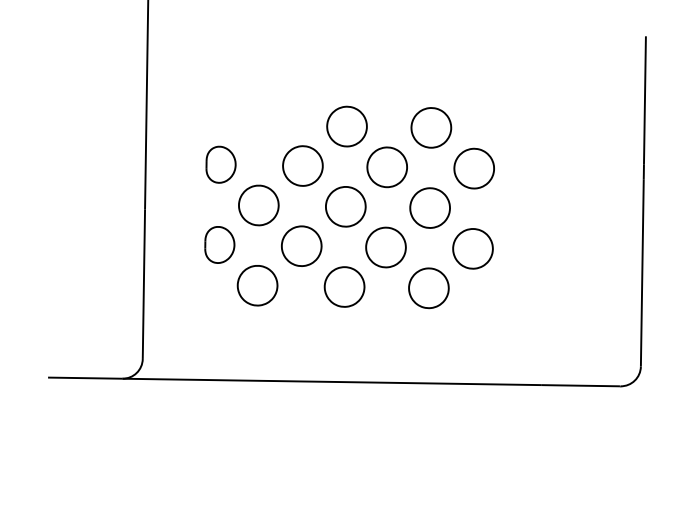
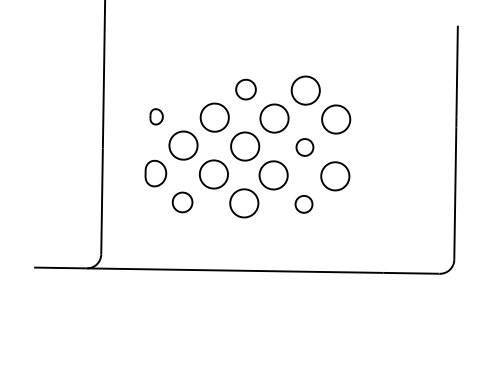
part: (346, 126) -> (245, 89), size x0.7
part: (220, 164) -> (156, 116), size x0.6
part: (429, 208) -> (304, 147), size x0.6
part: (257, 285) -> (182, 202), size x0.7
part: (428, 288) -> (303, 204), size x0.6

